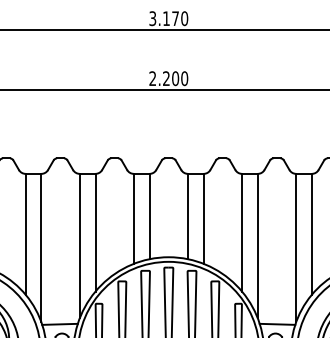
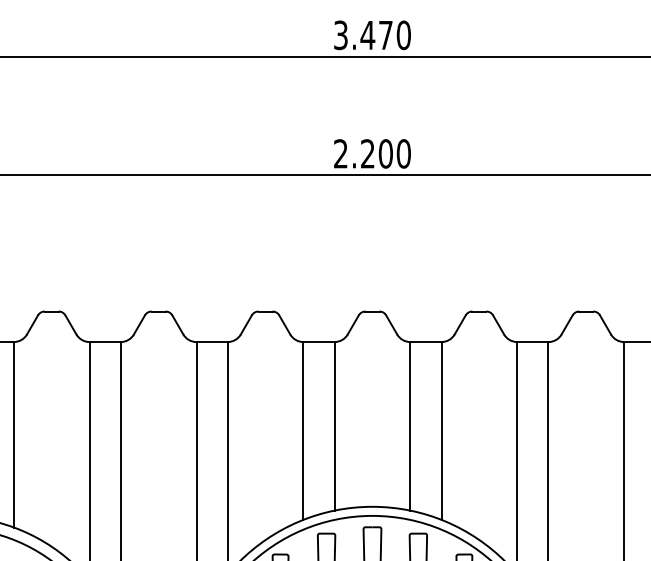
text: (166, 18) -> (367, 34), 3.170 -> 3.470

